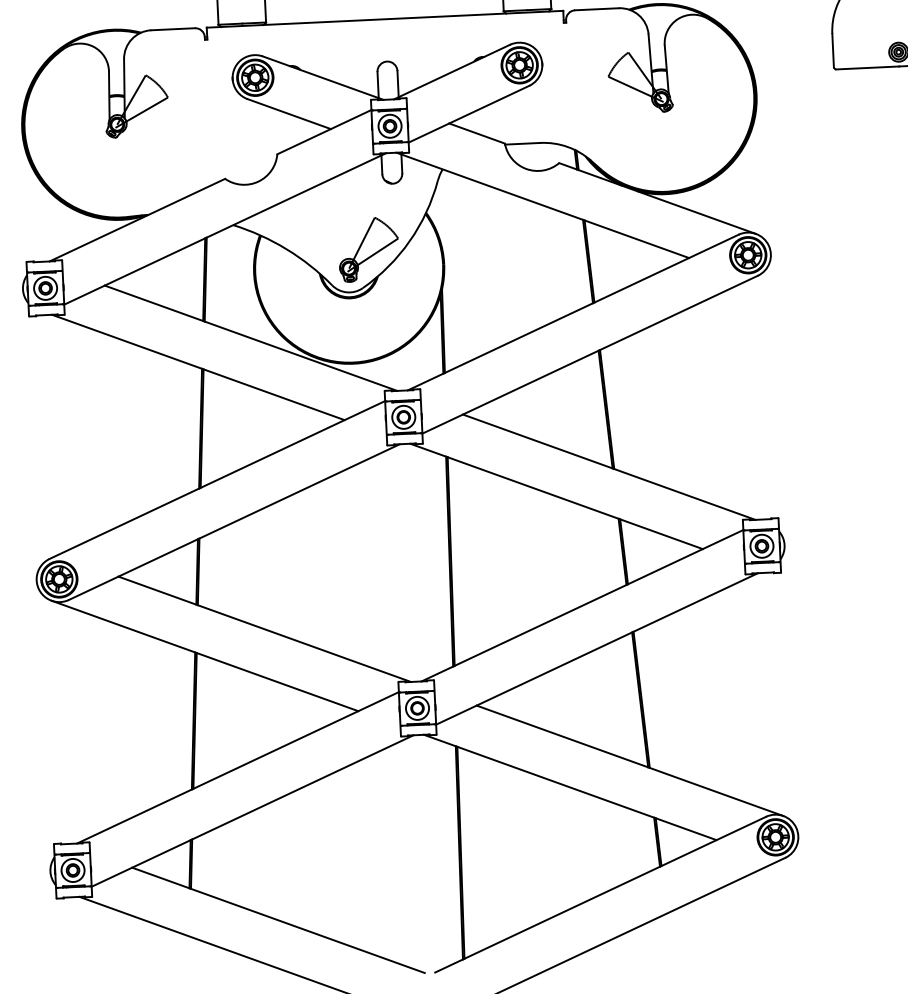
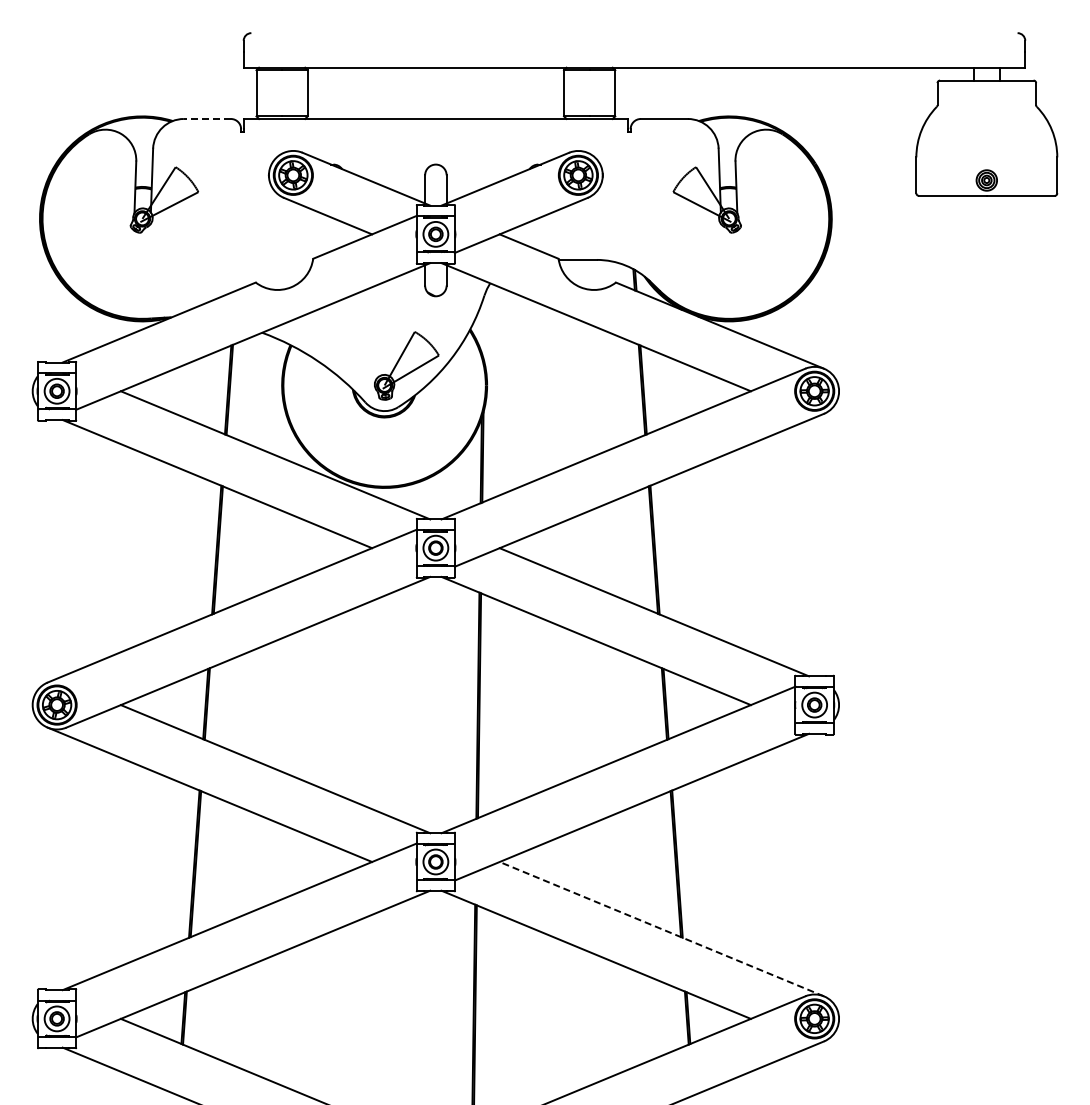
line: (173, 28) -> (207, 118), solid -> dashed
line: (629, 761) -> (661, 929), solid -> dashed

